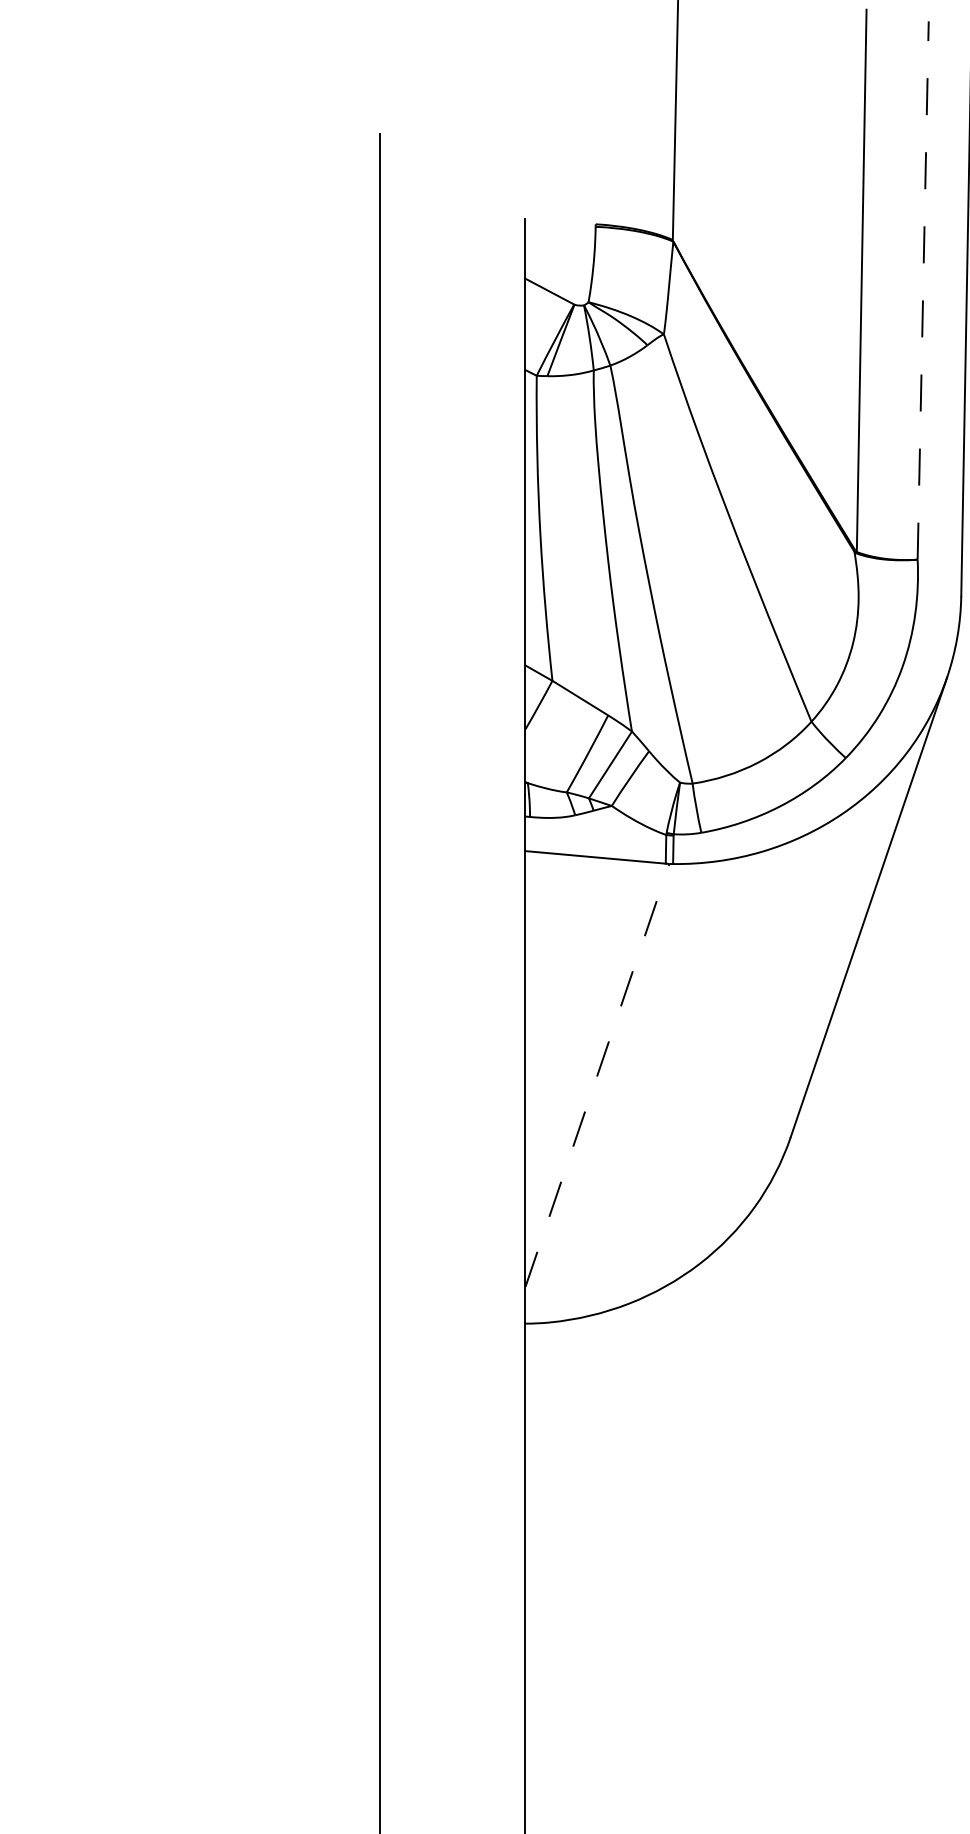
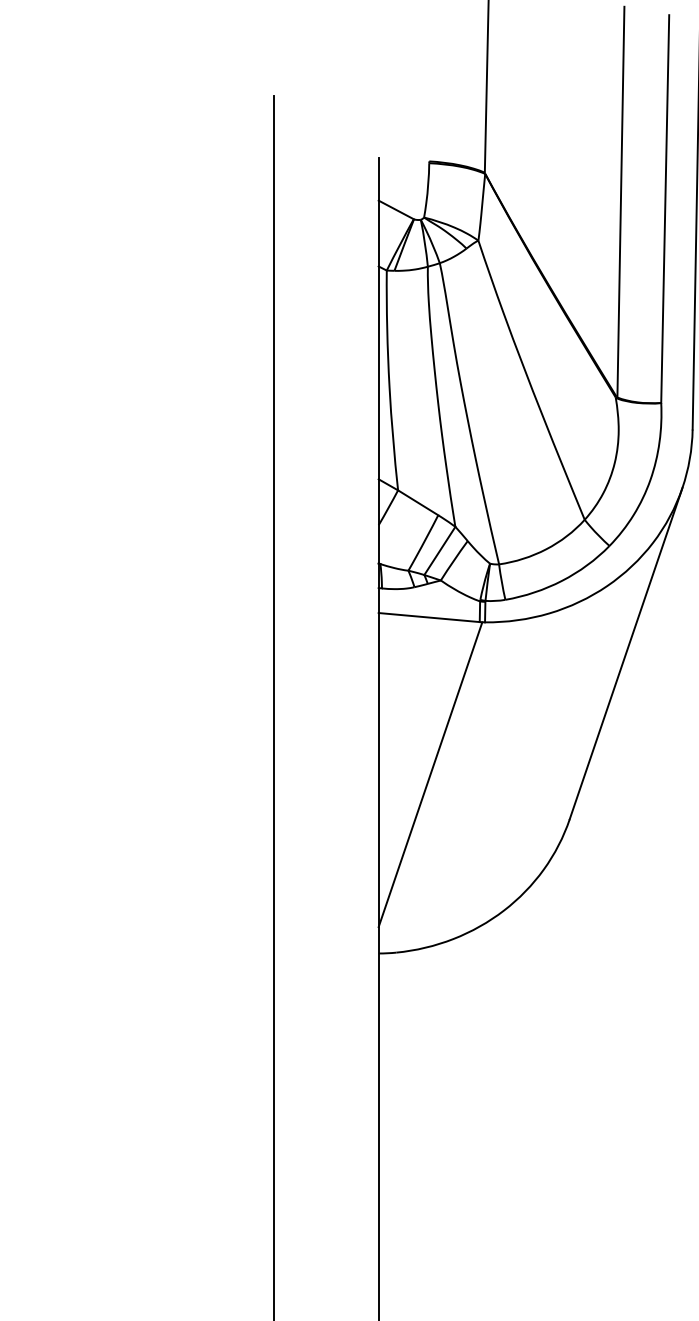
line: (923, 290) -> (665, 209), dashed -> solid
line: (597, 1074) -> (430, 773), dashed -> solid

